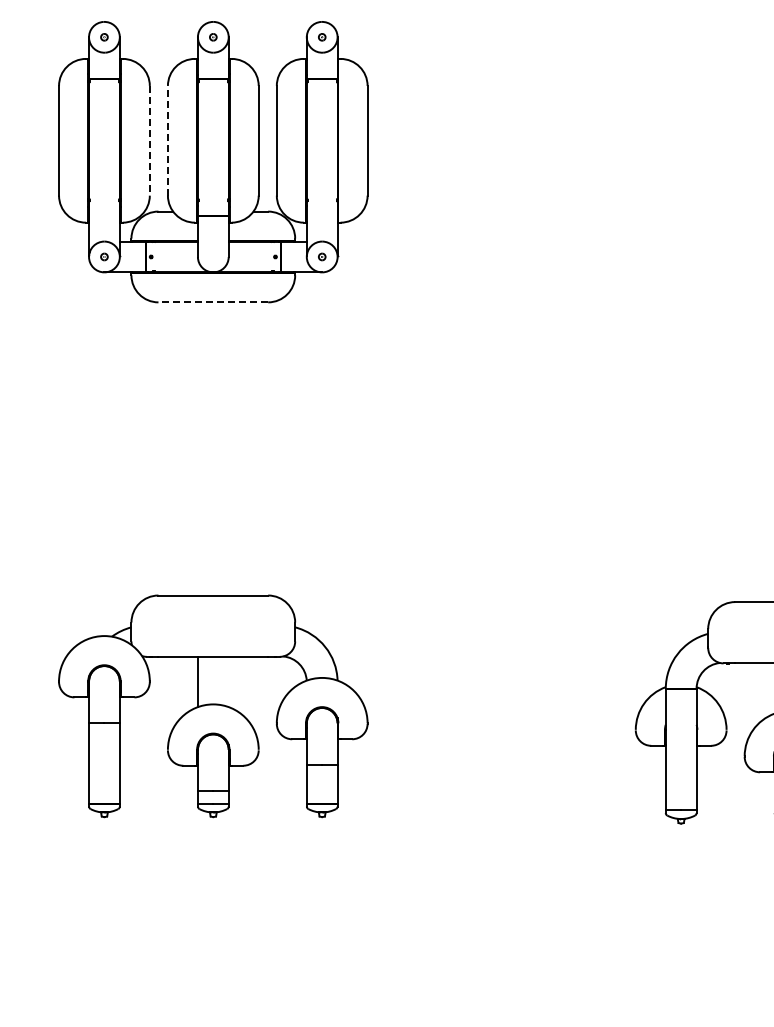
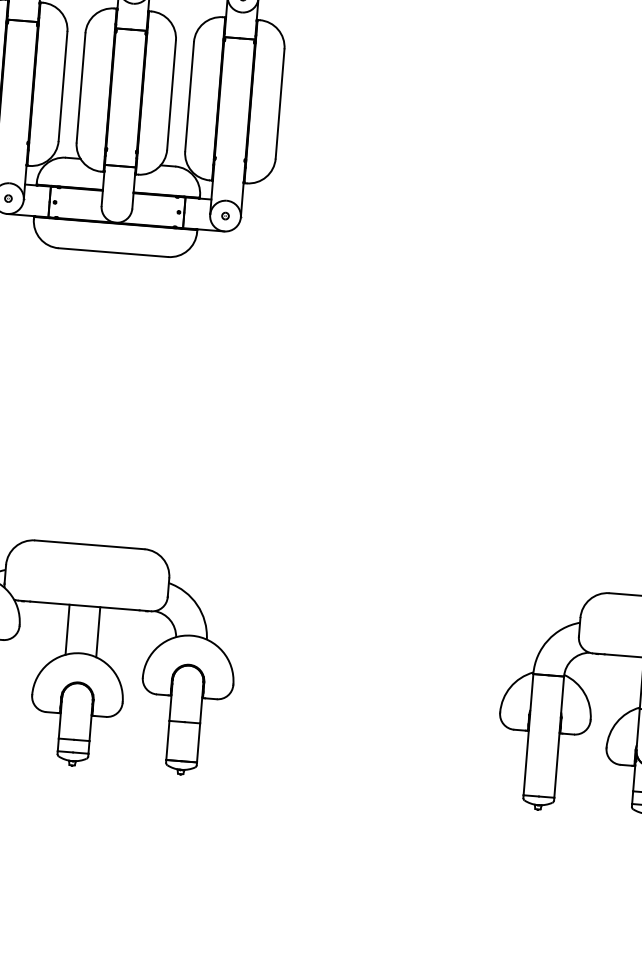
line: (149, 140) -> (62, 86), dashed -> solid
line: (167, 140) -> (80, 87), dashed -> solid
line: (213, 302) -> (113, 252), dashed -> solid
line: (228, 681) -> (98, 631), added

